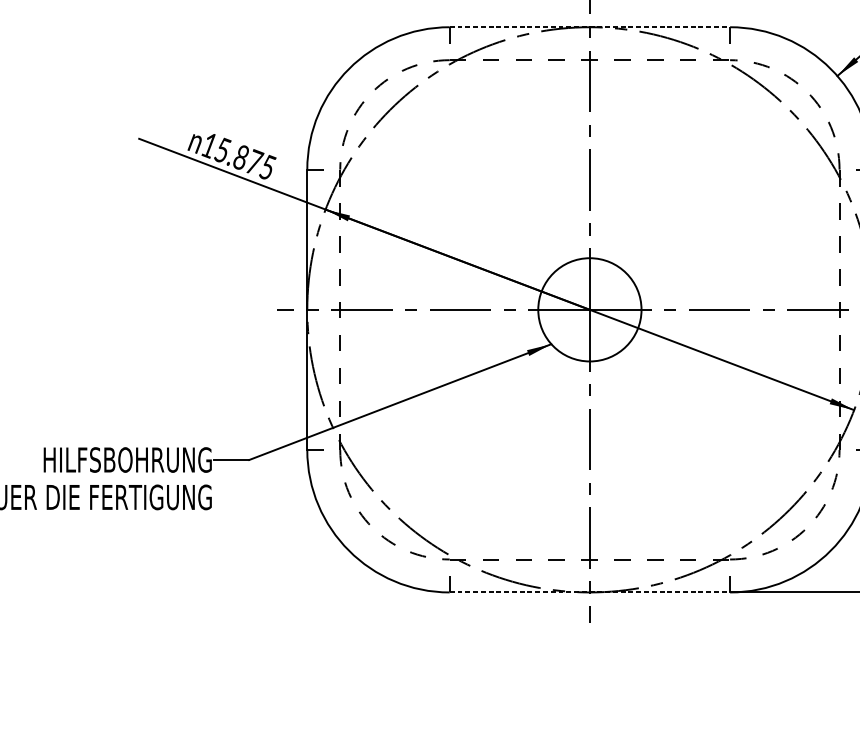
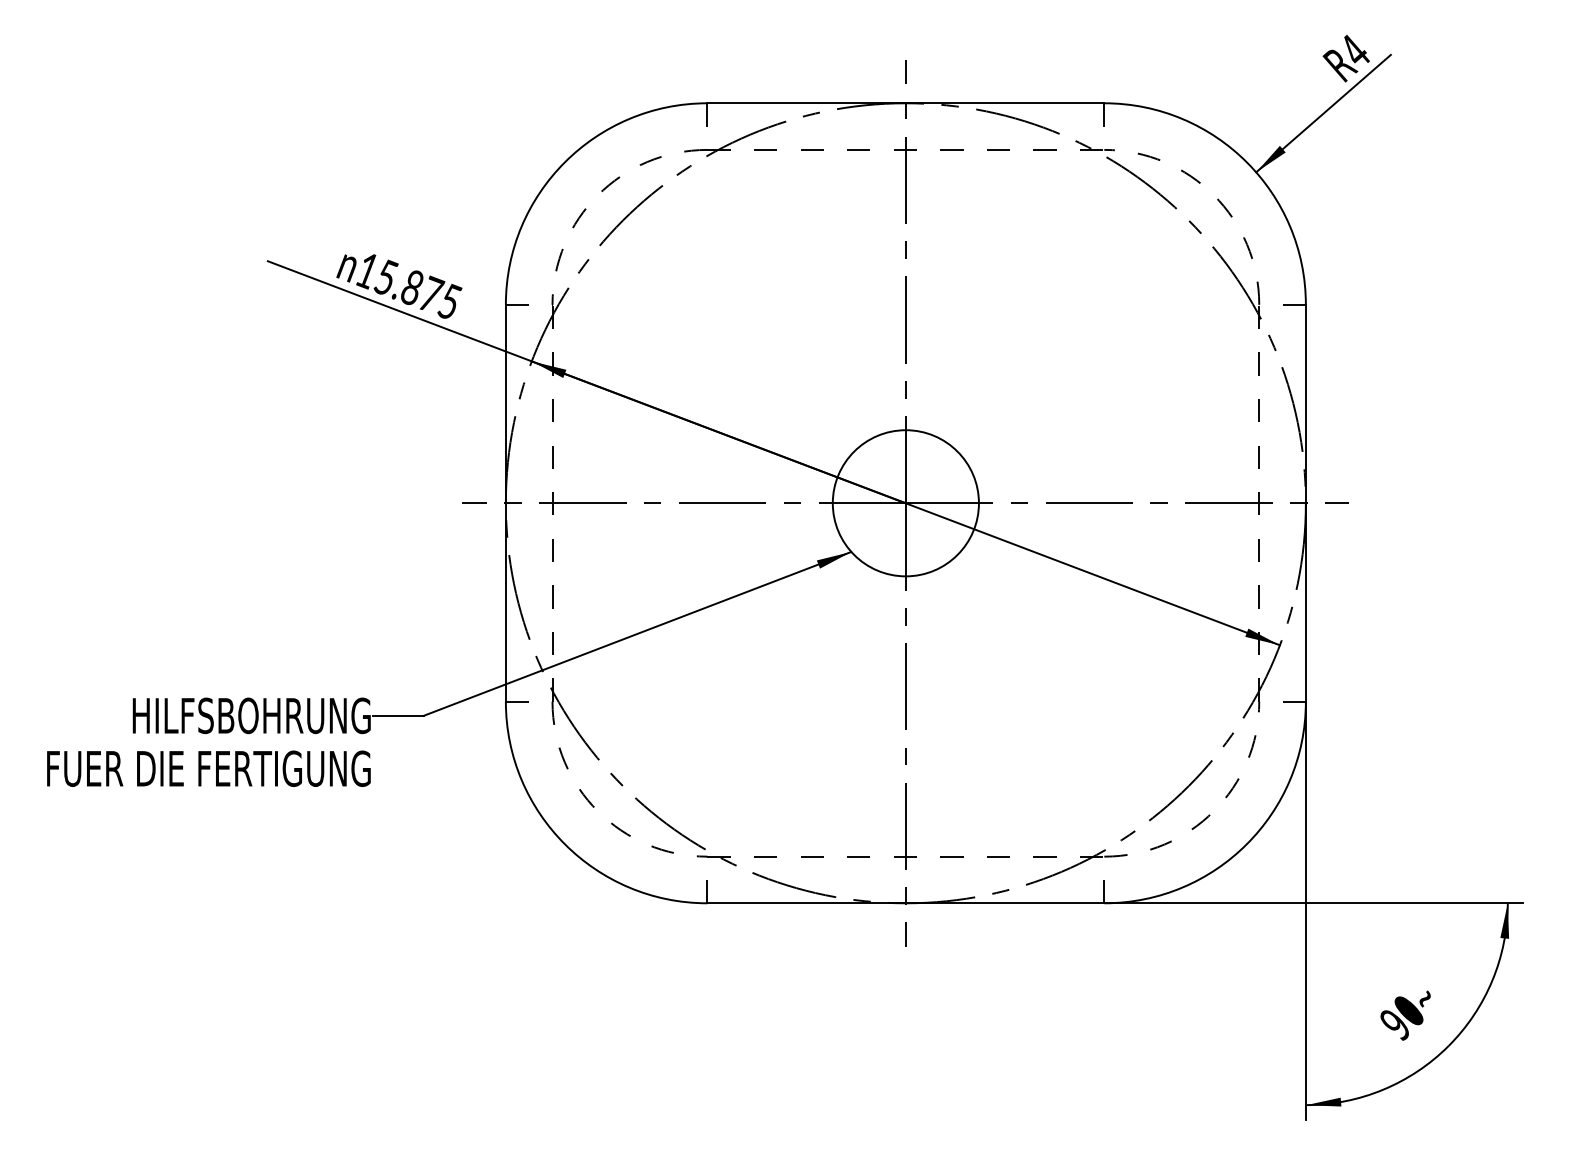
line: (590, 27) -> (906, 103), dashed -> solid
line: (590, 592) -> (906, 903), dashed -> solid

